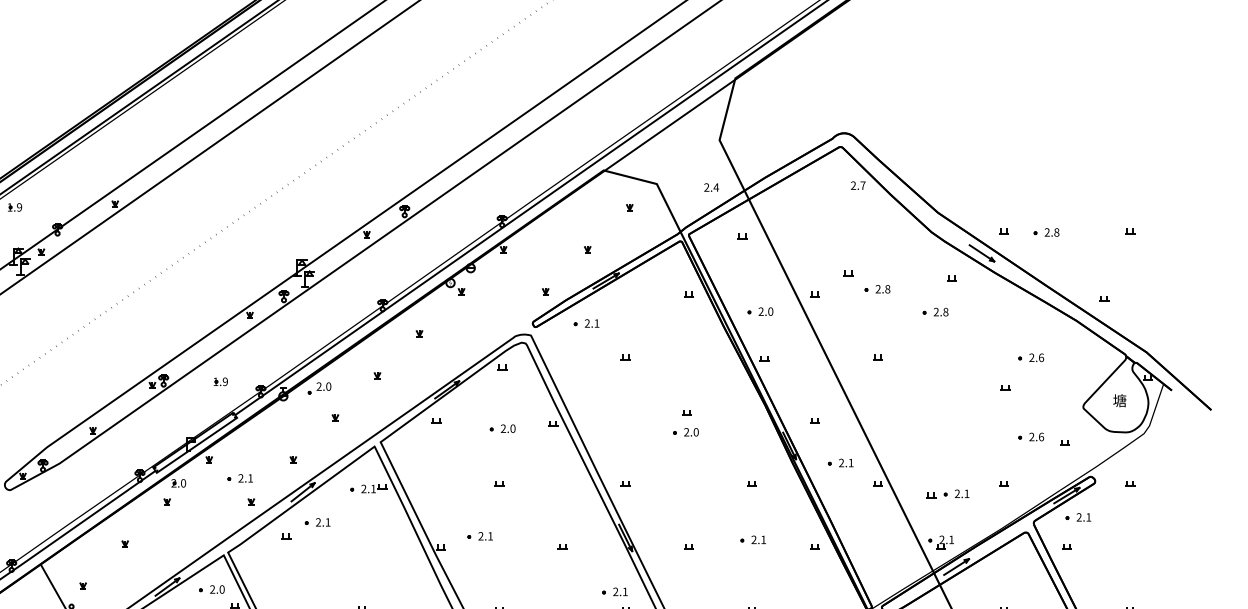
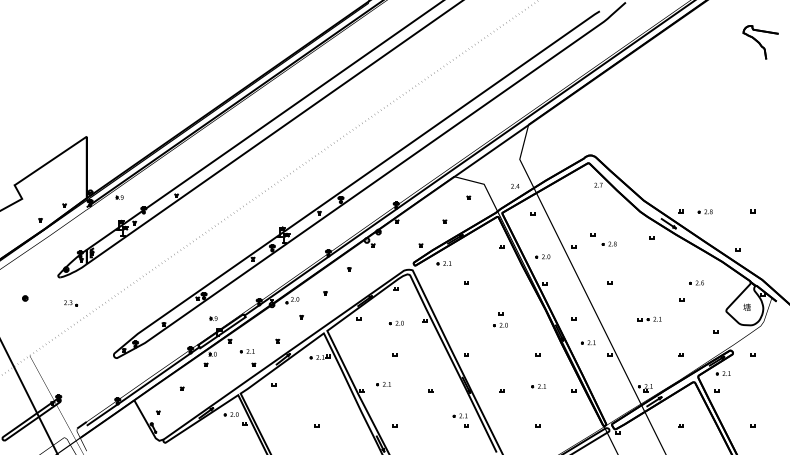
part: (933, 311) -> (641, 256), removed
part: (220, 381) -> (213, 318), moved
part: (1030, 436) -> (696, 327), removed
part: (948, 492) -> (649, 318), moved
part: (315, 522) -> (290, 376), removed

